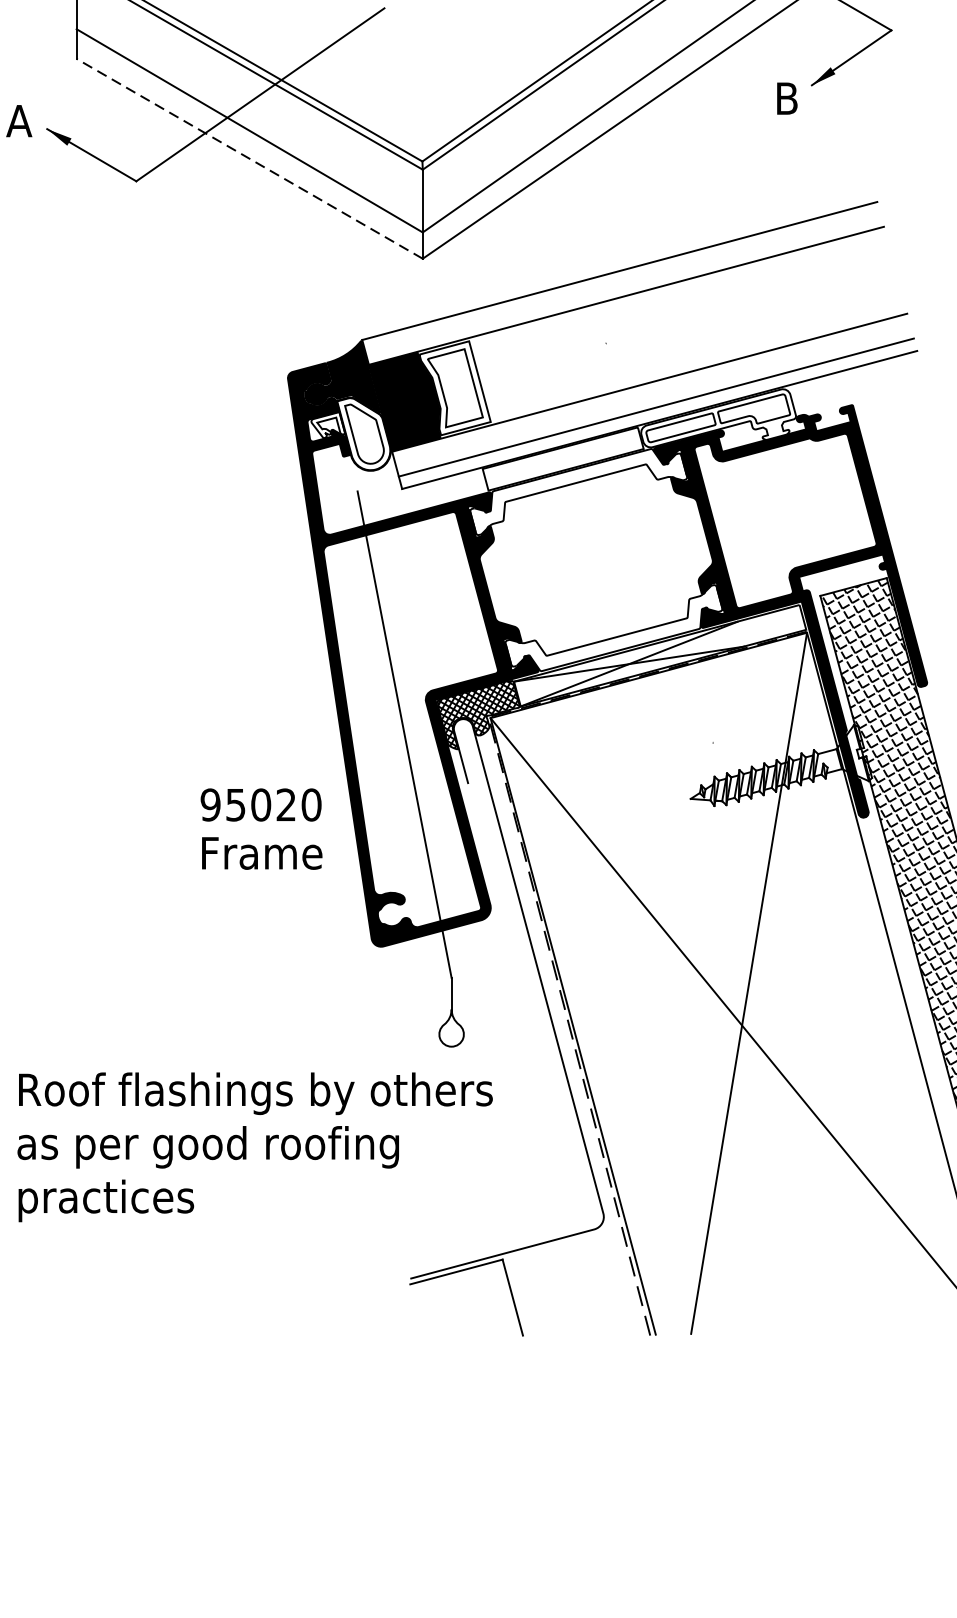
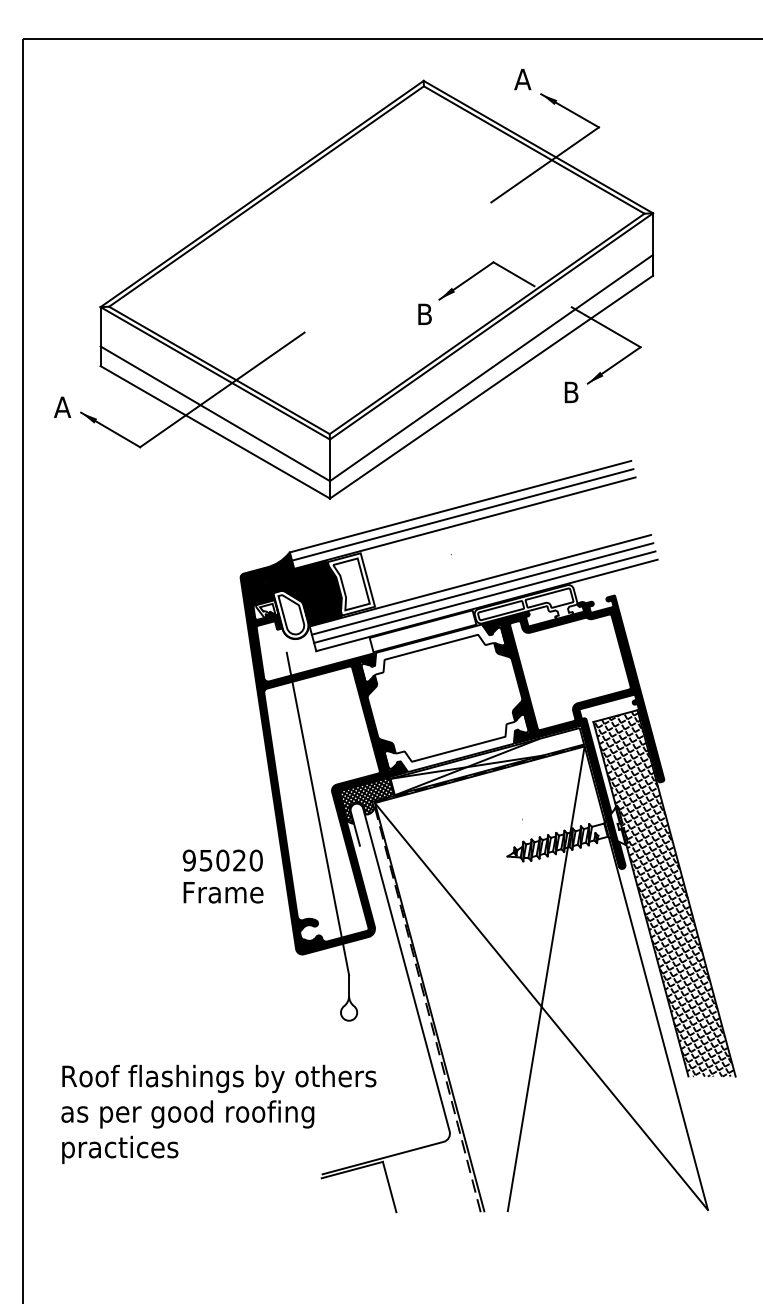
line: (248, 159) -> (214, 432), dashed -> solid
line: (622, 282) -> (462, 514), added
line: (652, 394) -> (482, 588), added
text: (254, 1145) -> (218, 1113), moved

